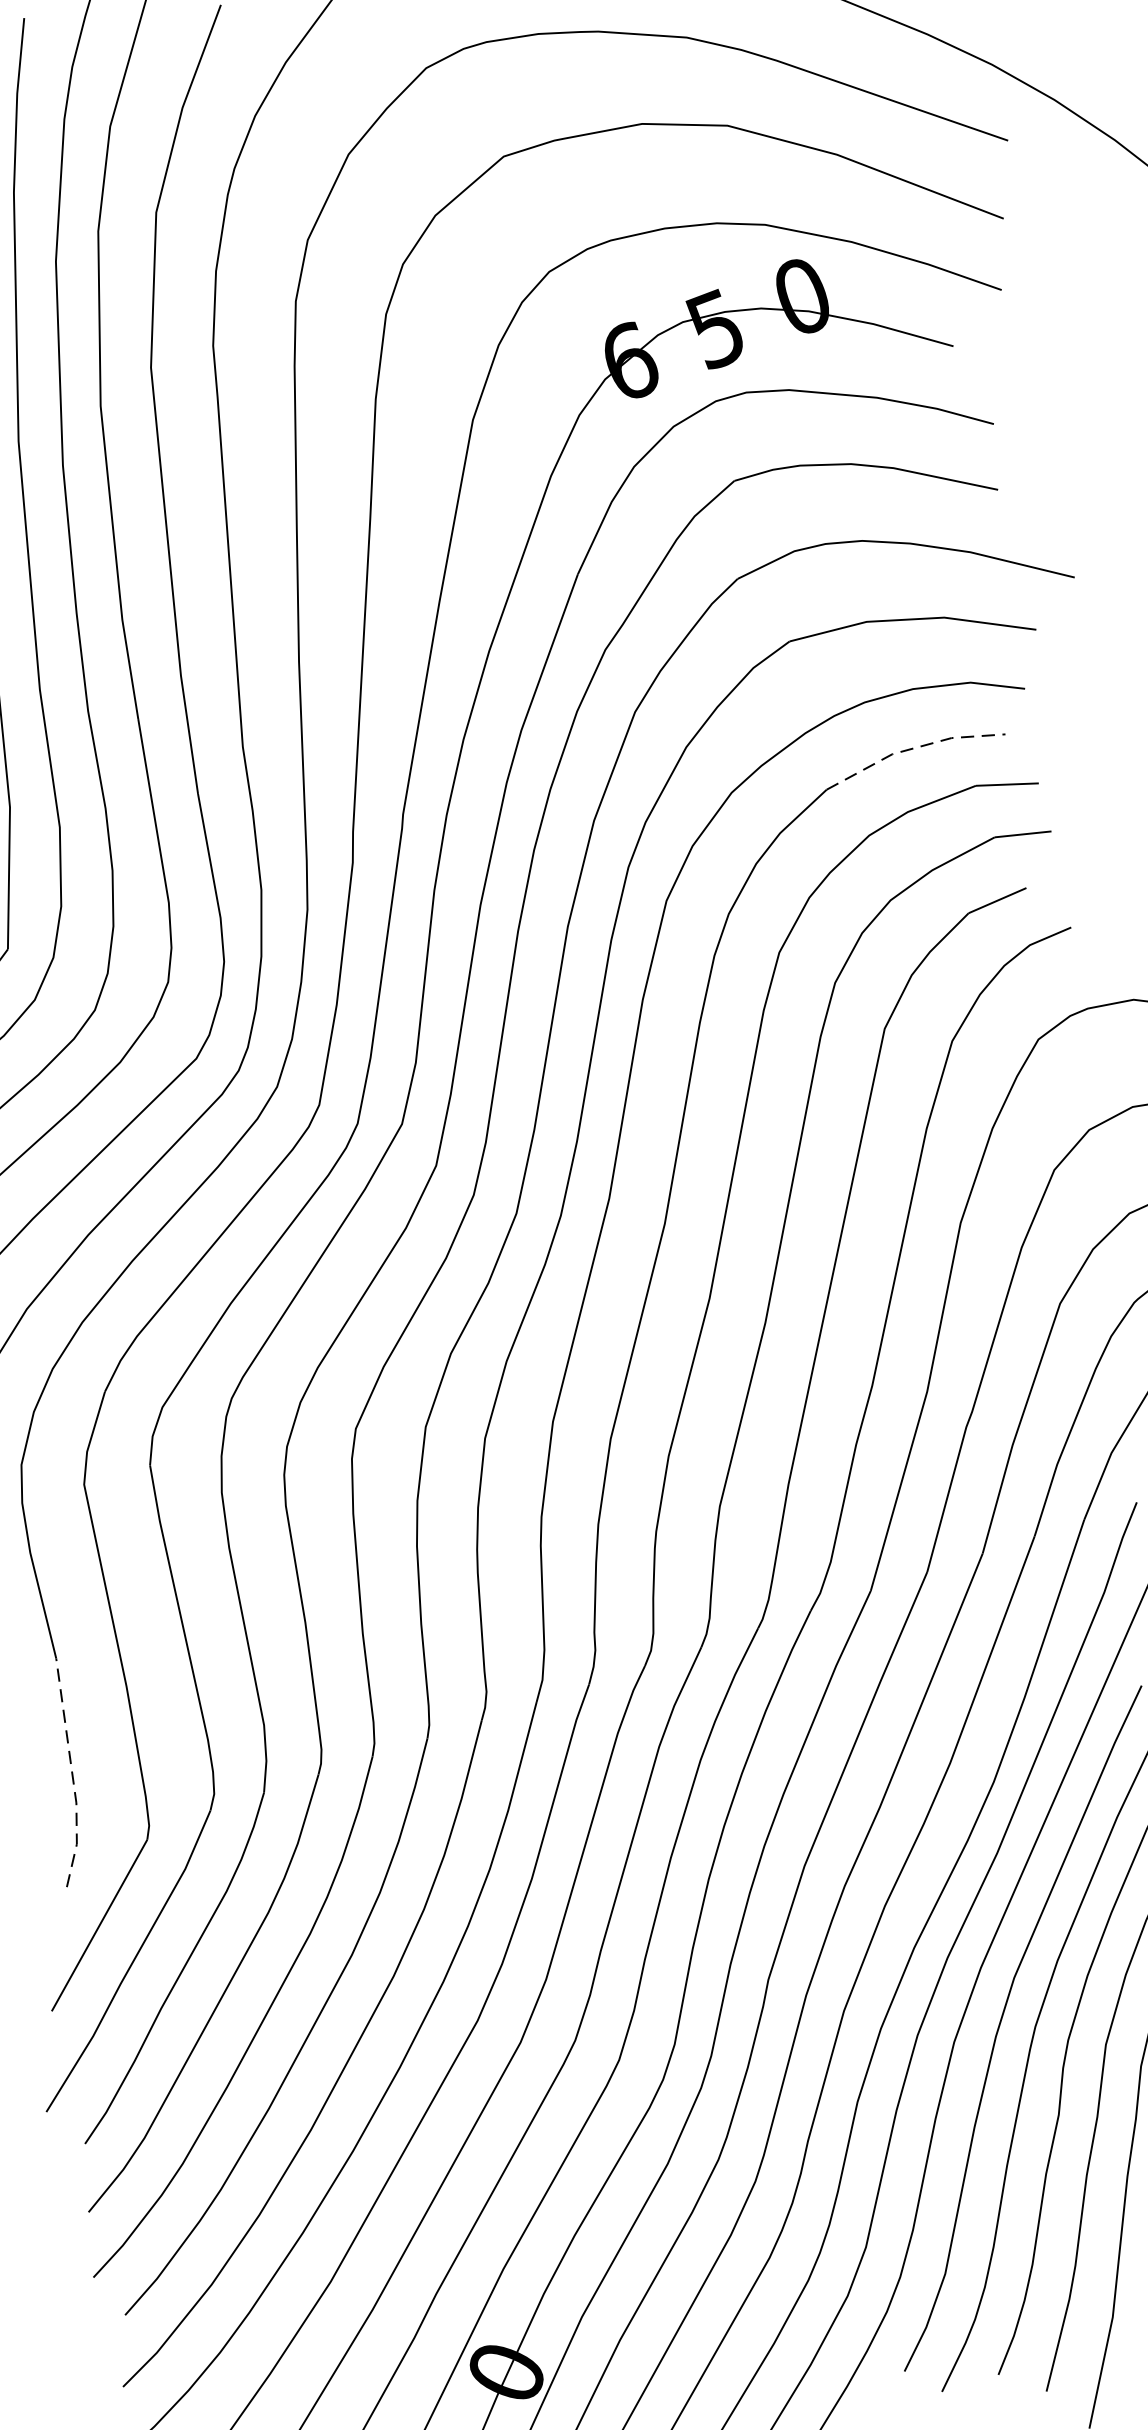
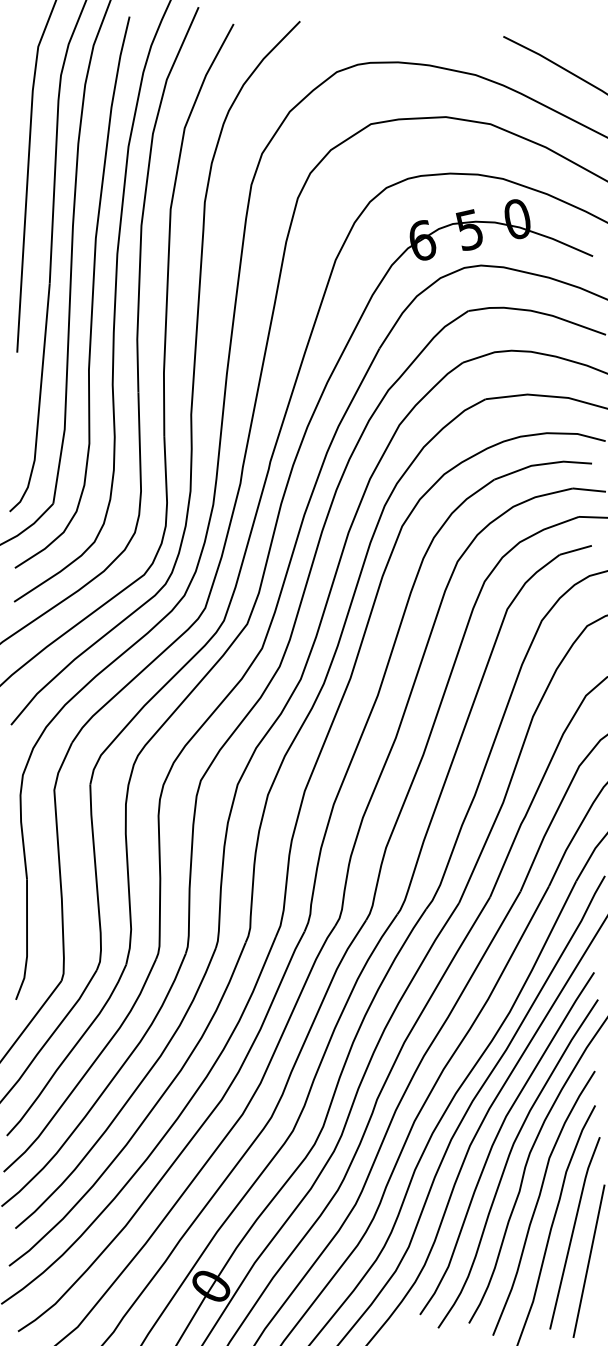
line: (912, 748) -> (542, 464), dashed -> solid
line: (73, 1774) -> (27, 941), dashed -> solid

